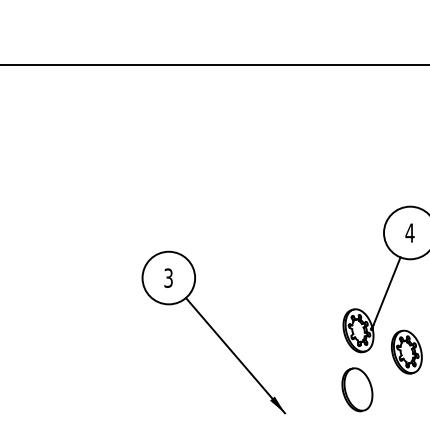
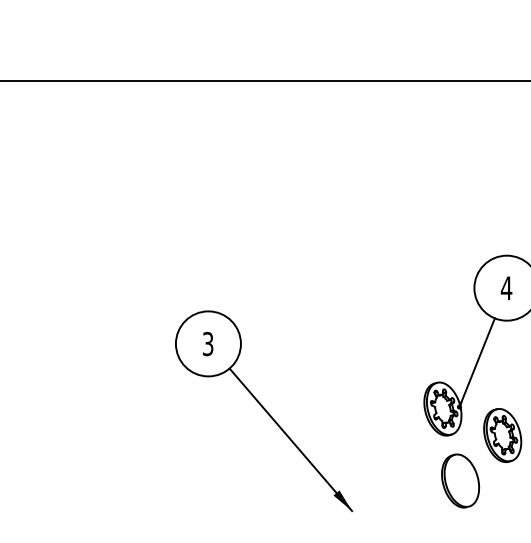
part: (357, 389) -> (460, 480), moved

